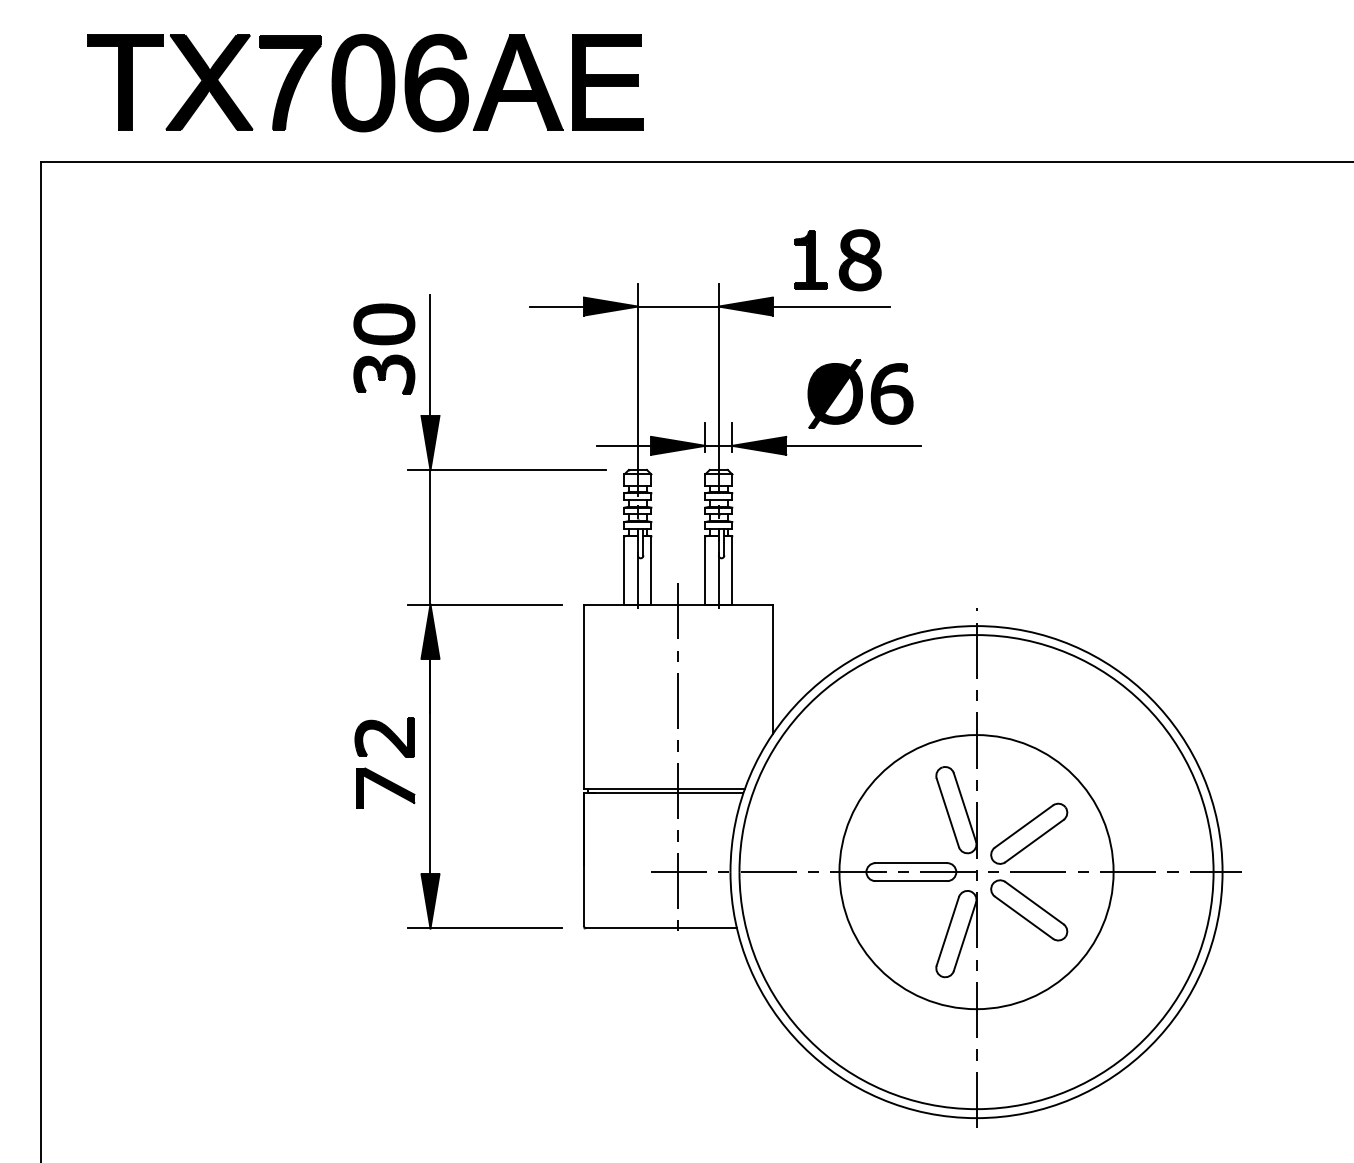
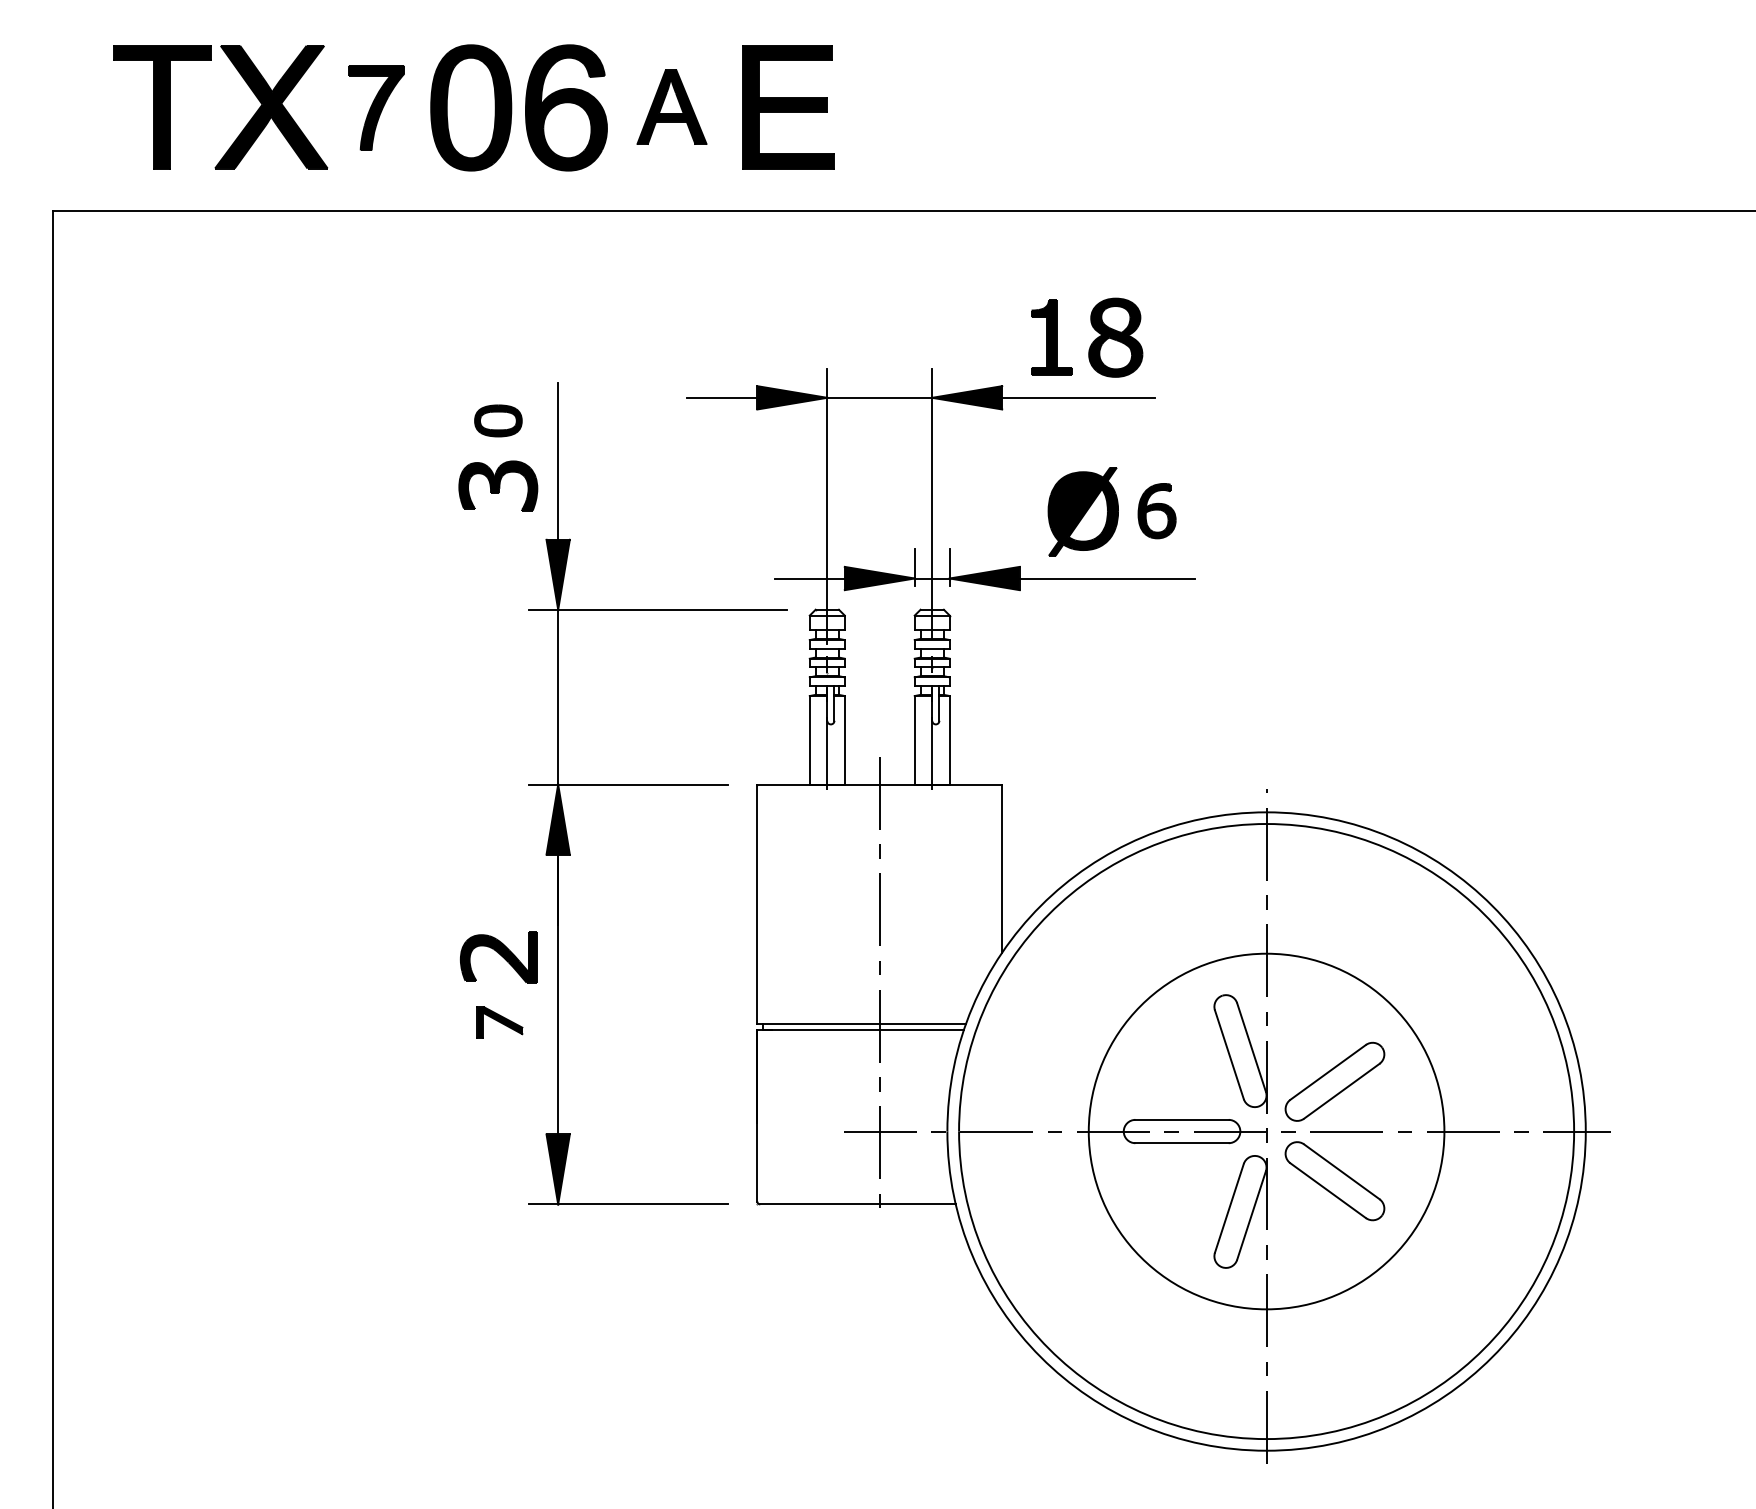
part: (290, 82) -> (376, 107), size x0.7
part: (517, 82) -> (671, 106), size x0.6
part: (384, 324) -> (498, 420), size x0.6
part: (891, 393) -> (1156, 510), size x0.7
part: (385, 788) -> (499, 1022), size x0.6

